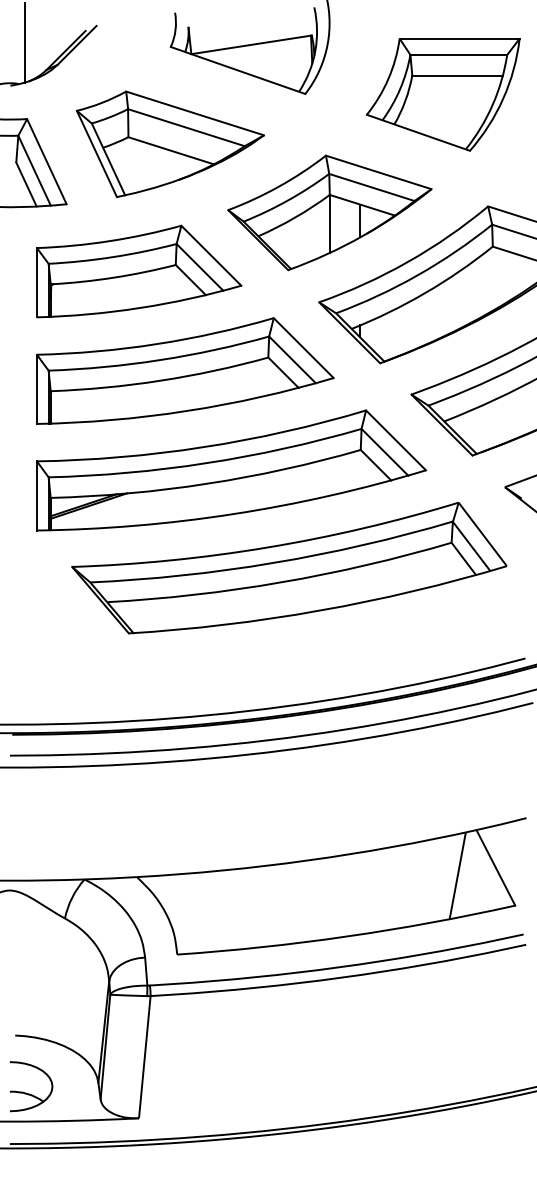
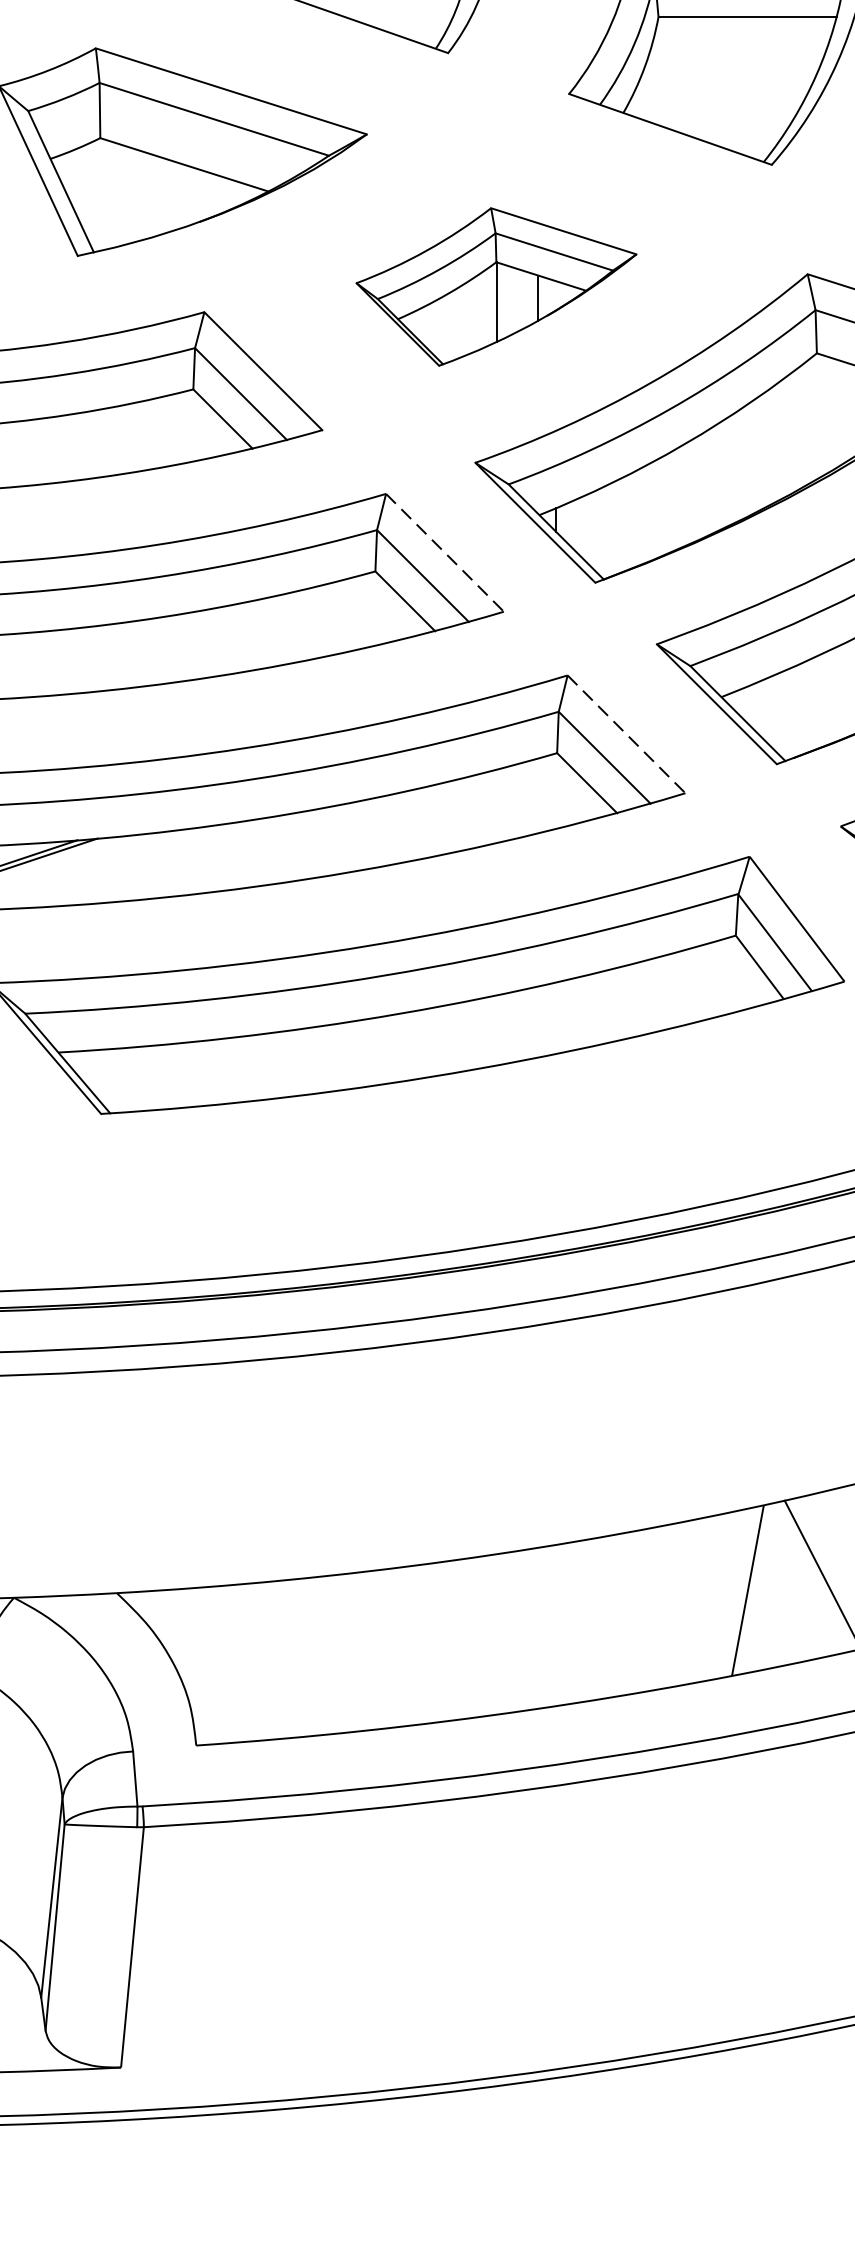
part: (329, 212) -> (495, 286), size x0.7
line: (304, 348) -> (446, 553), solid -> dashed
line: (396, 440) -> (627, 734), solid -> dashed

